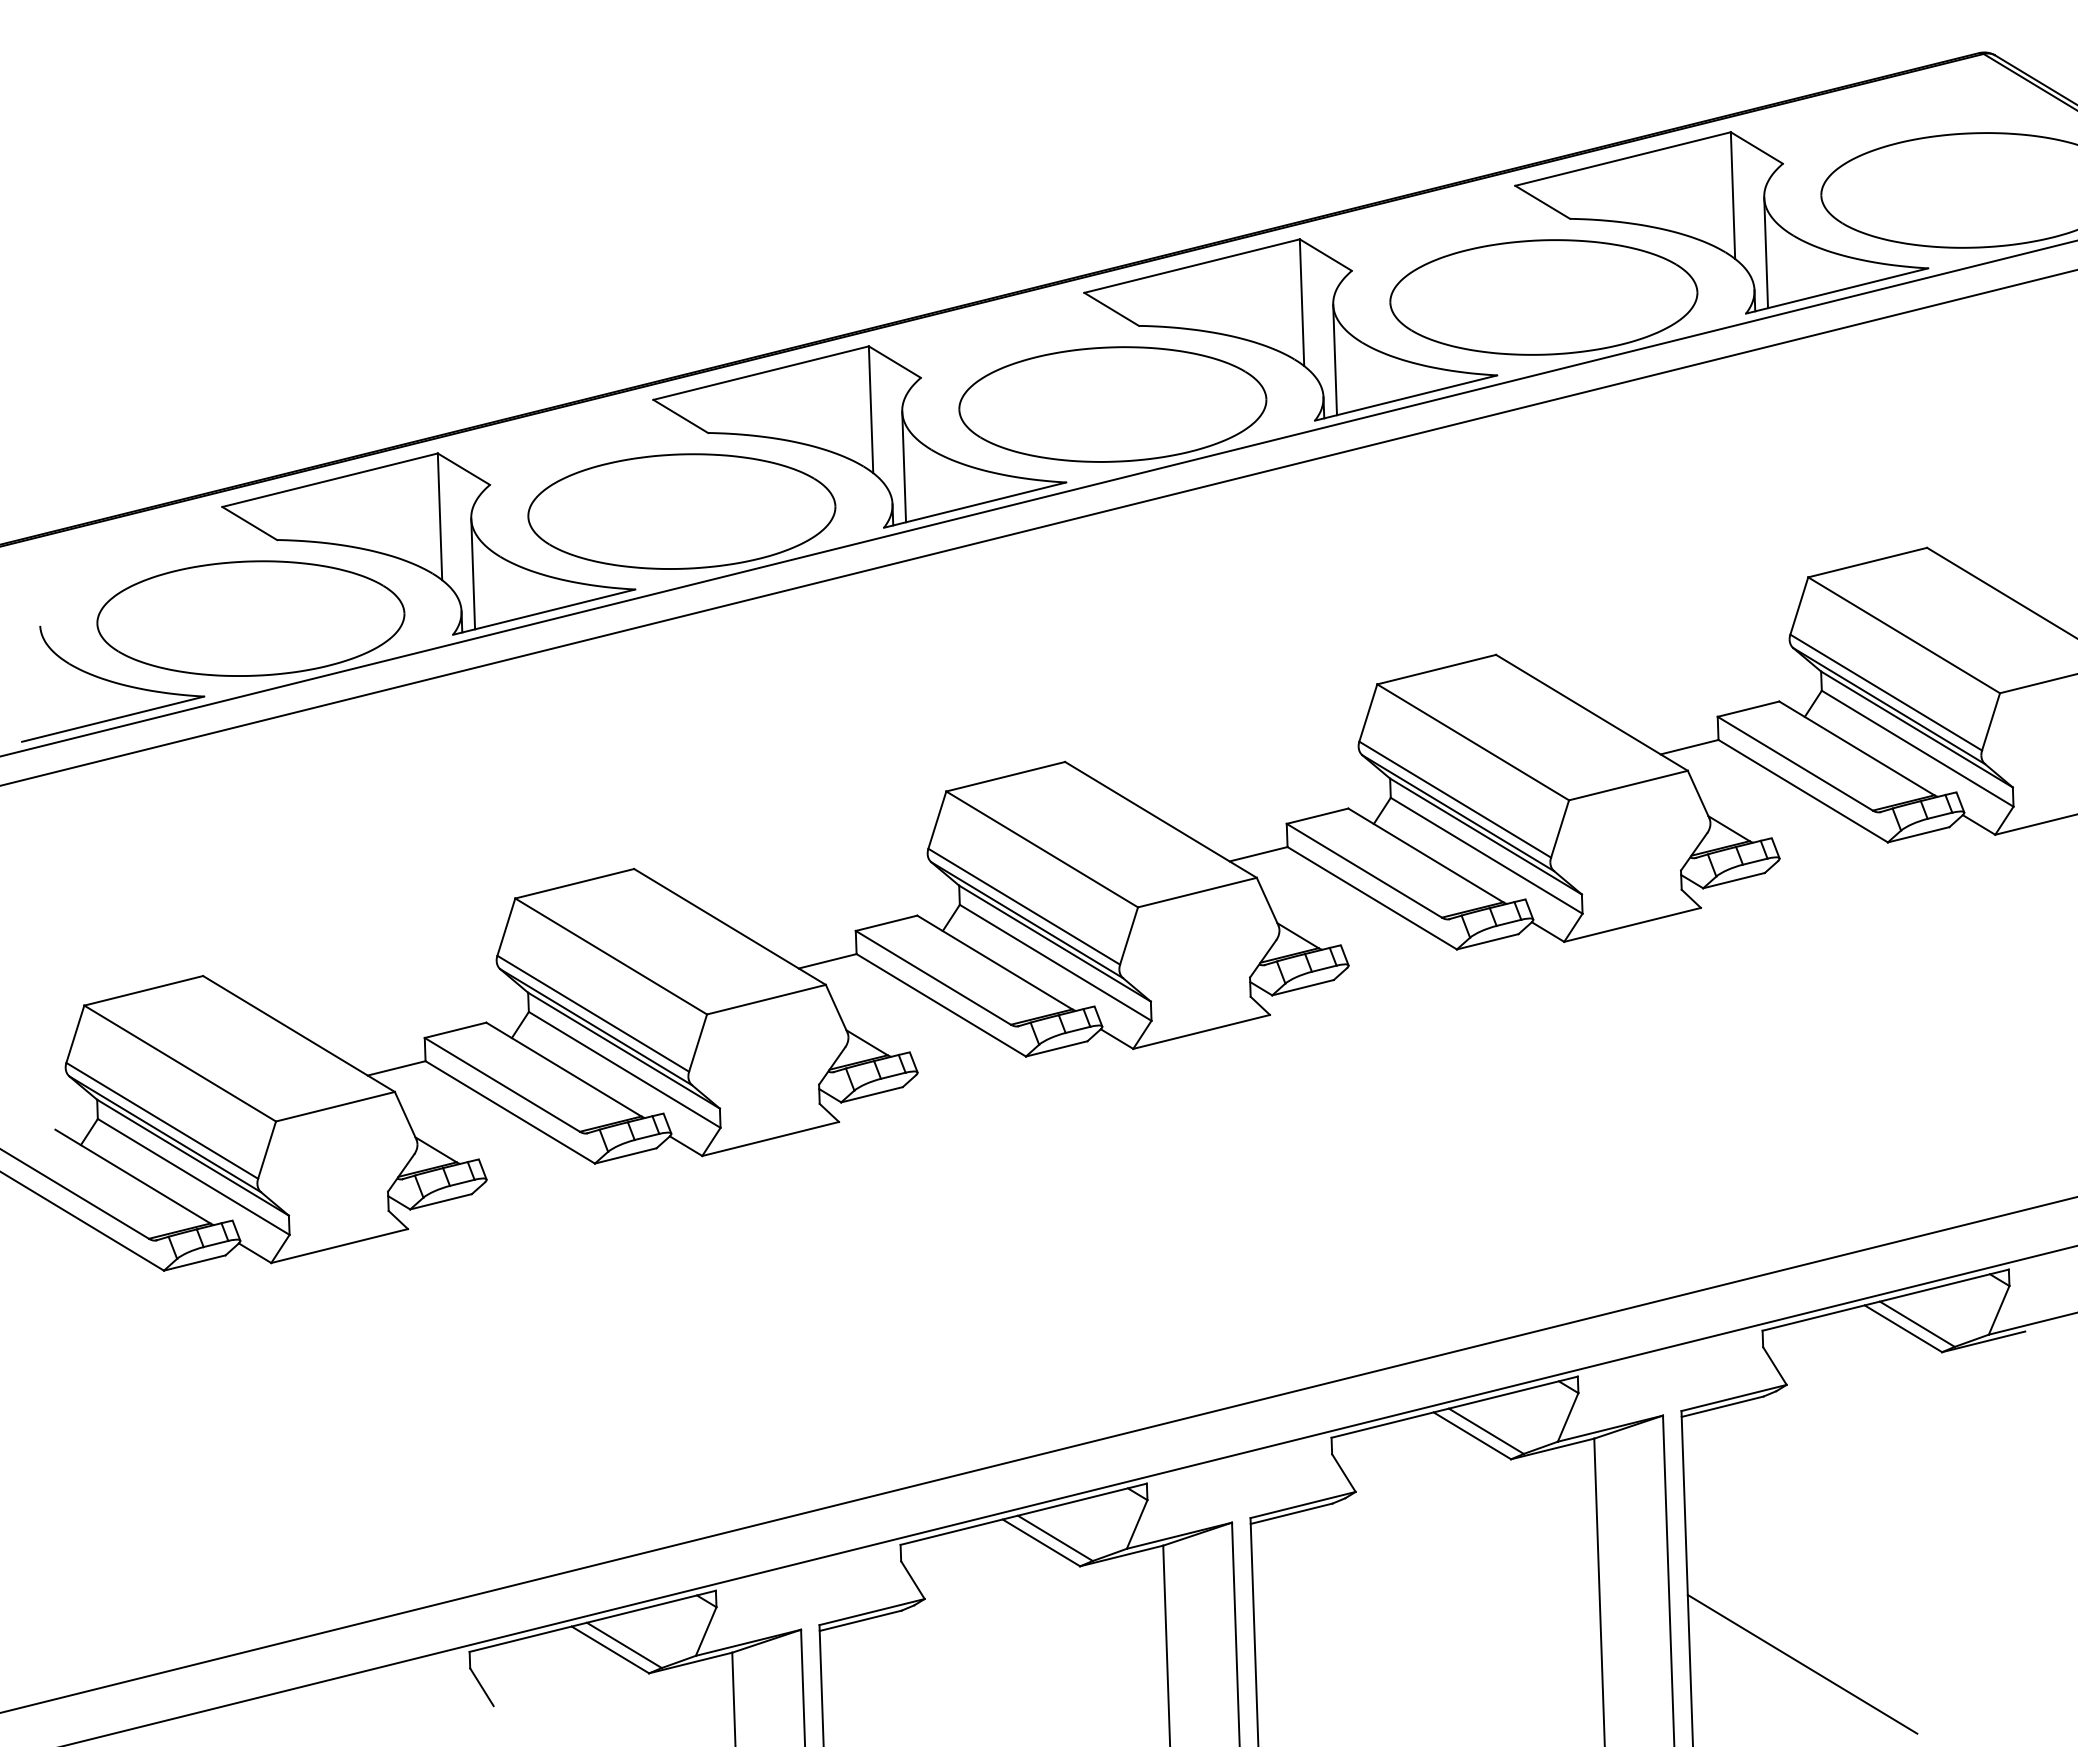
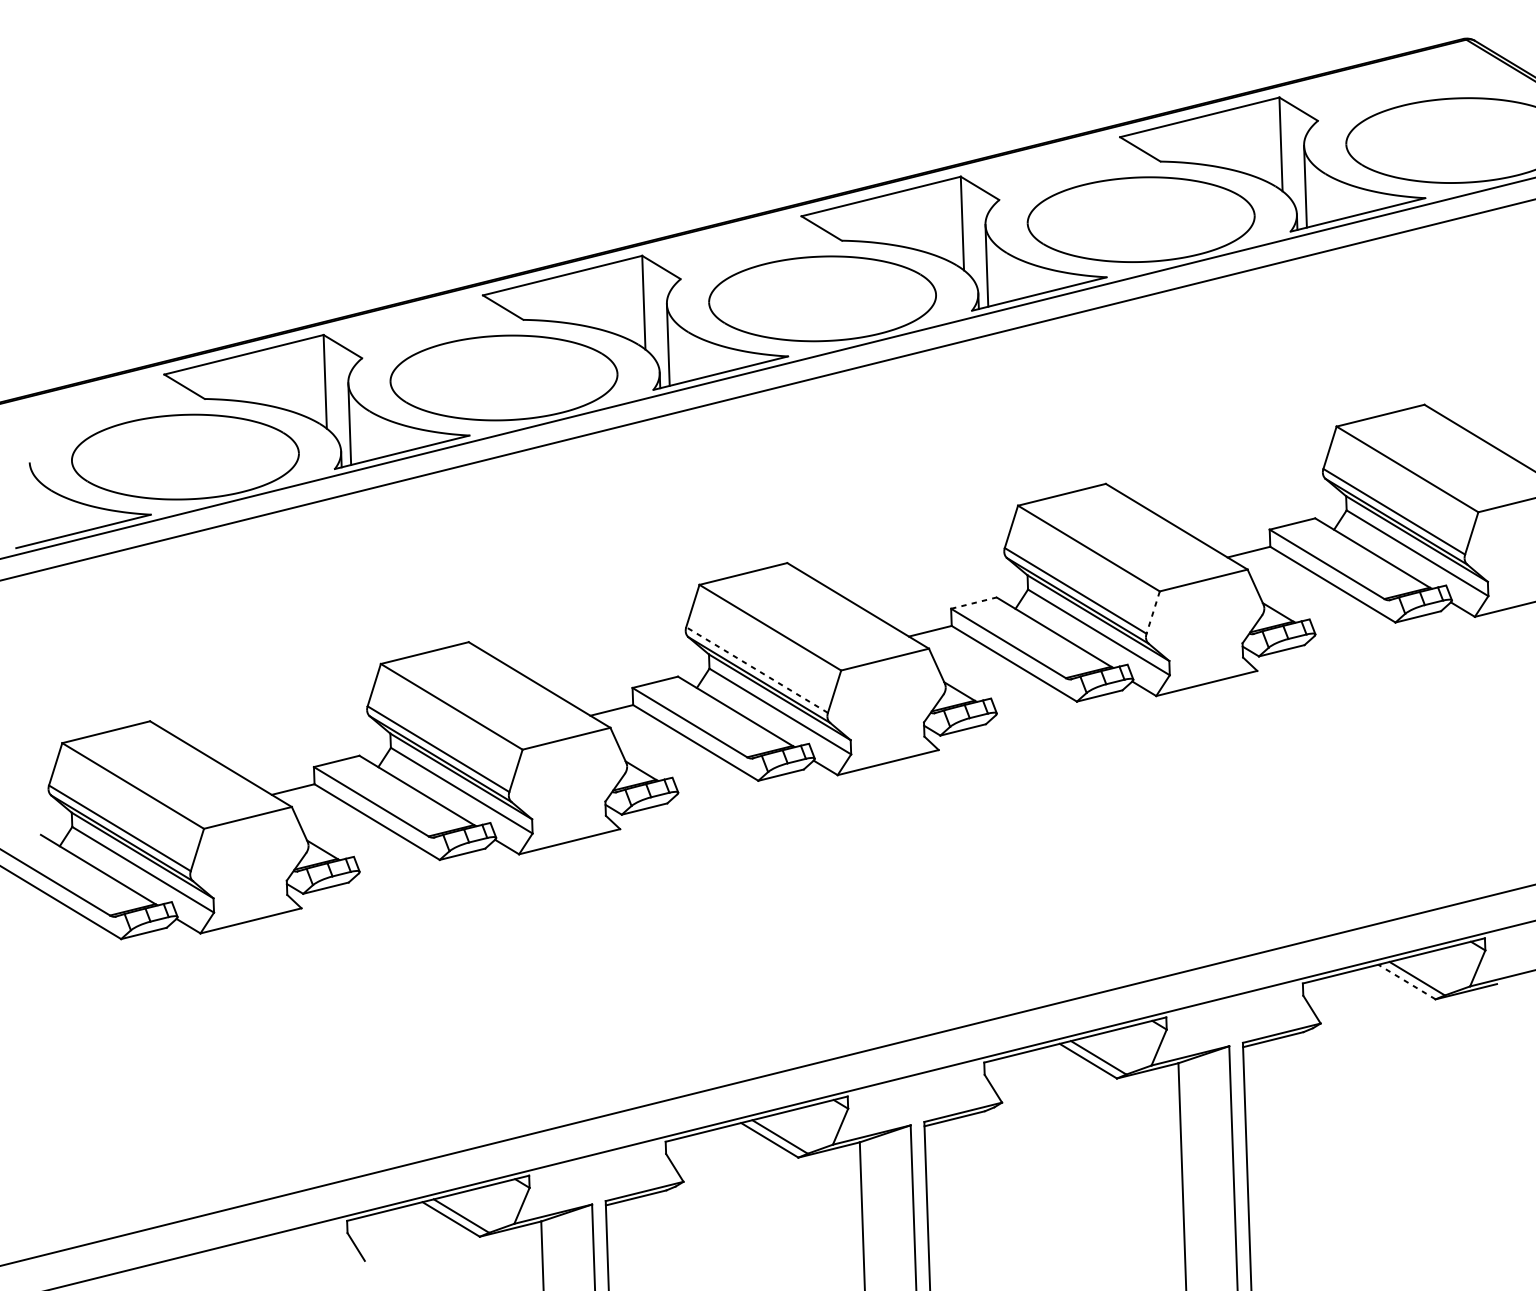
line: (1317, 816) -> (973, 603), solid -> dashed
line: (1559, 829) -> (1152, 612), solid -> dashed
line: (1024, 906) -> (757, 669), solid -> dashed
line: (1902, 1328) -> (1406, 981), solid -> dashed
line: (1802, 1663) -> (1332, 1229), removed

